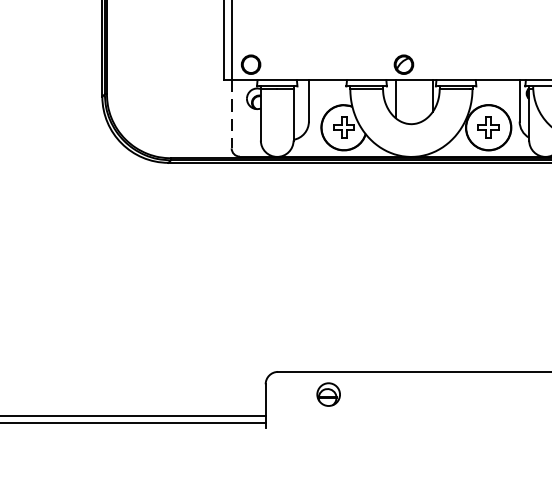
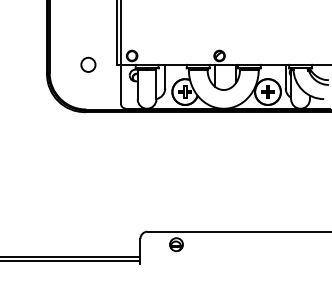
circle: (174, 79) -> (88, 64), added
line: (232, 114) -> (121, 84), dashed -> solid

